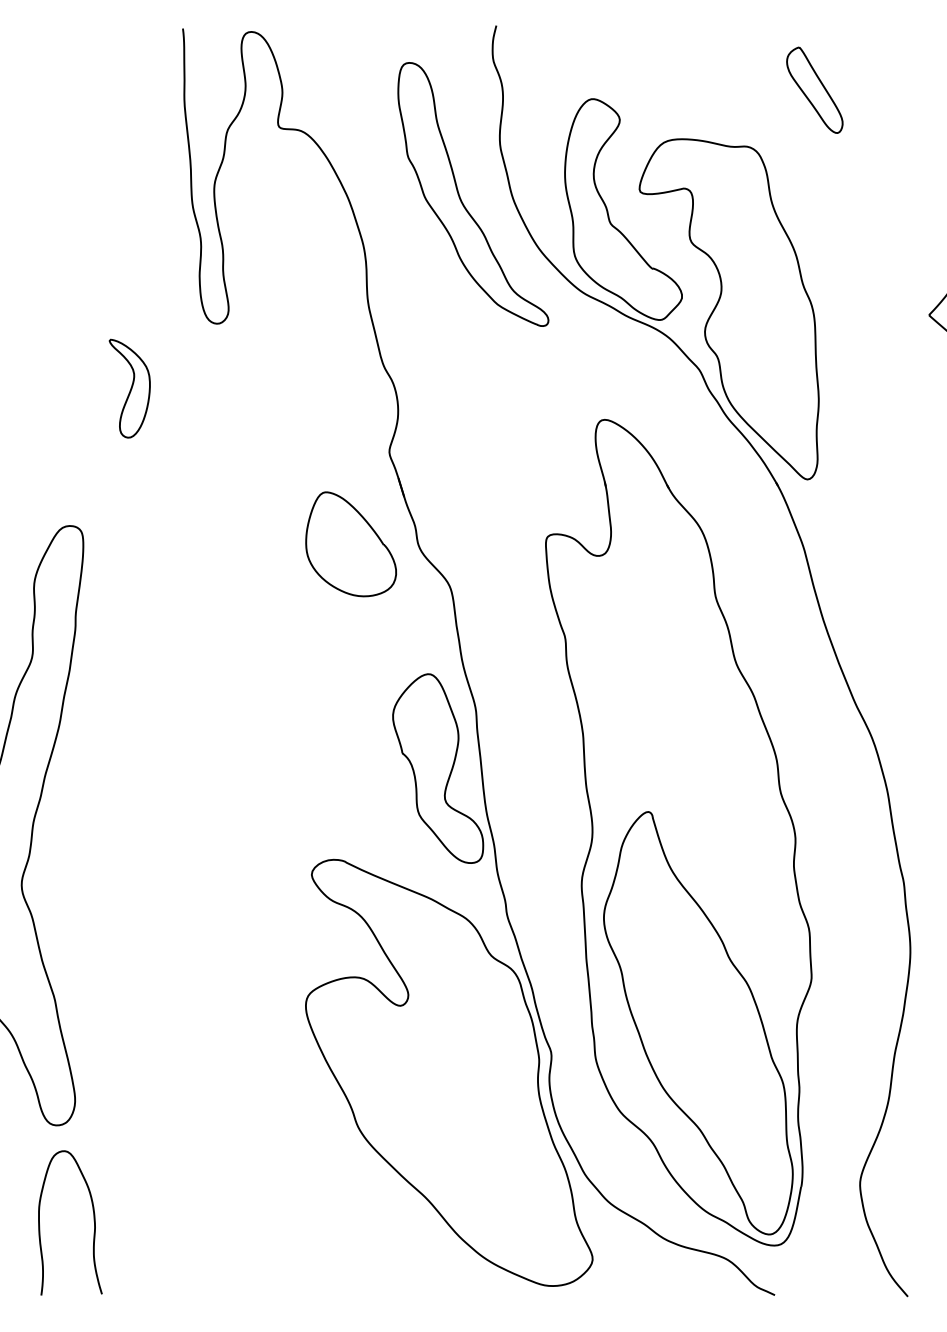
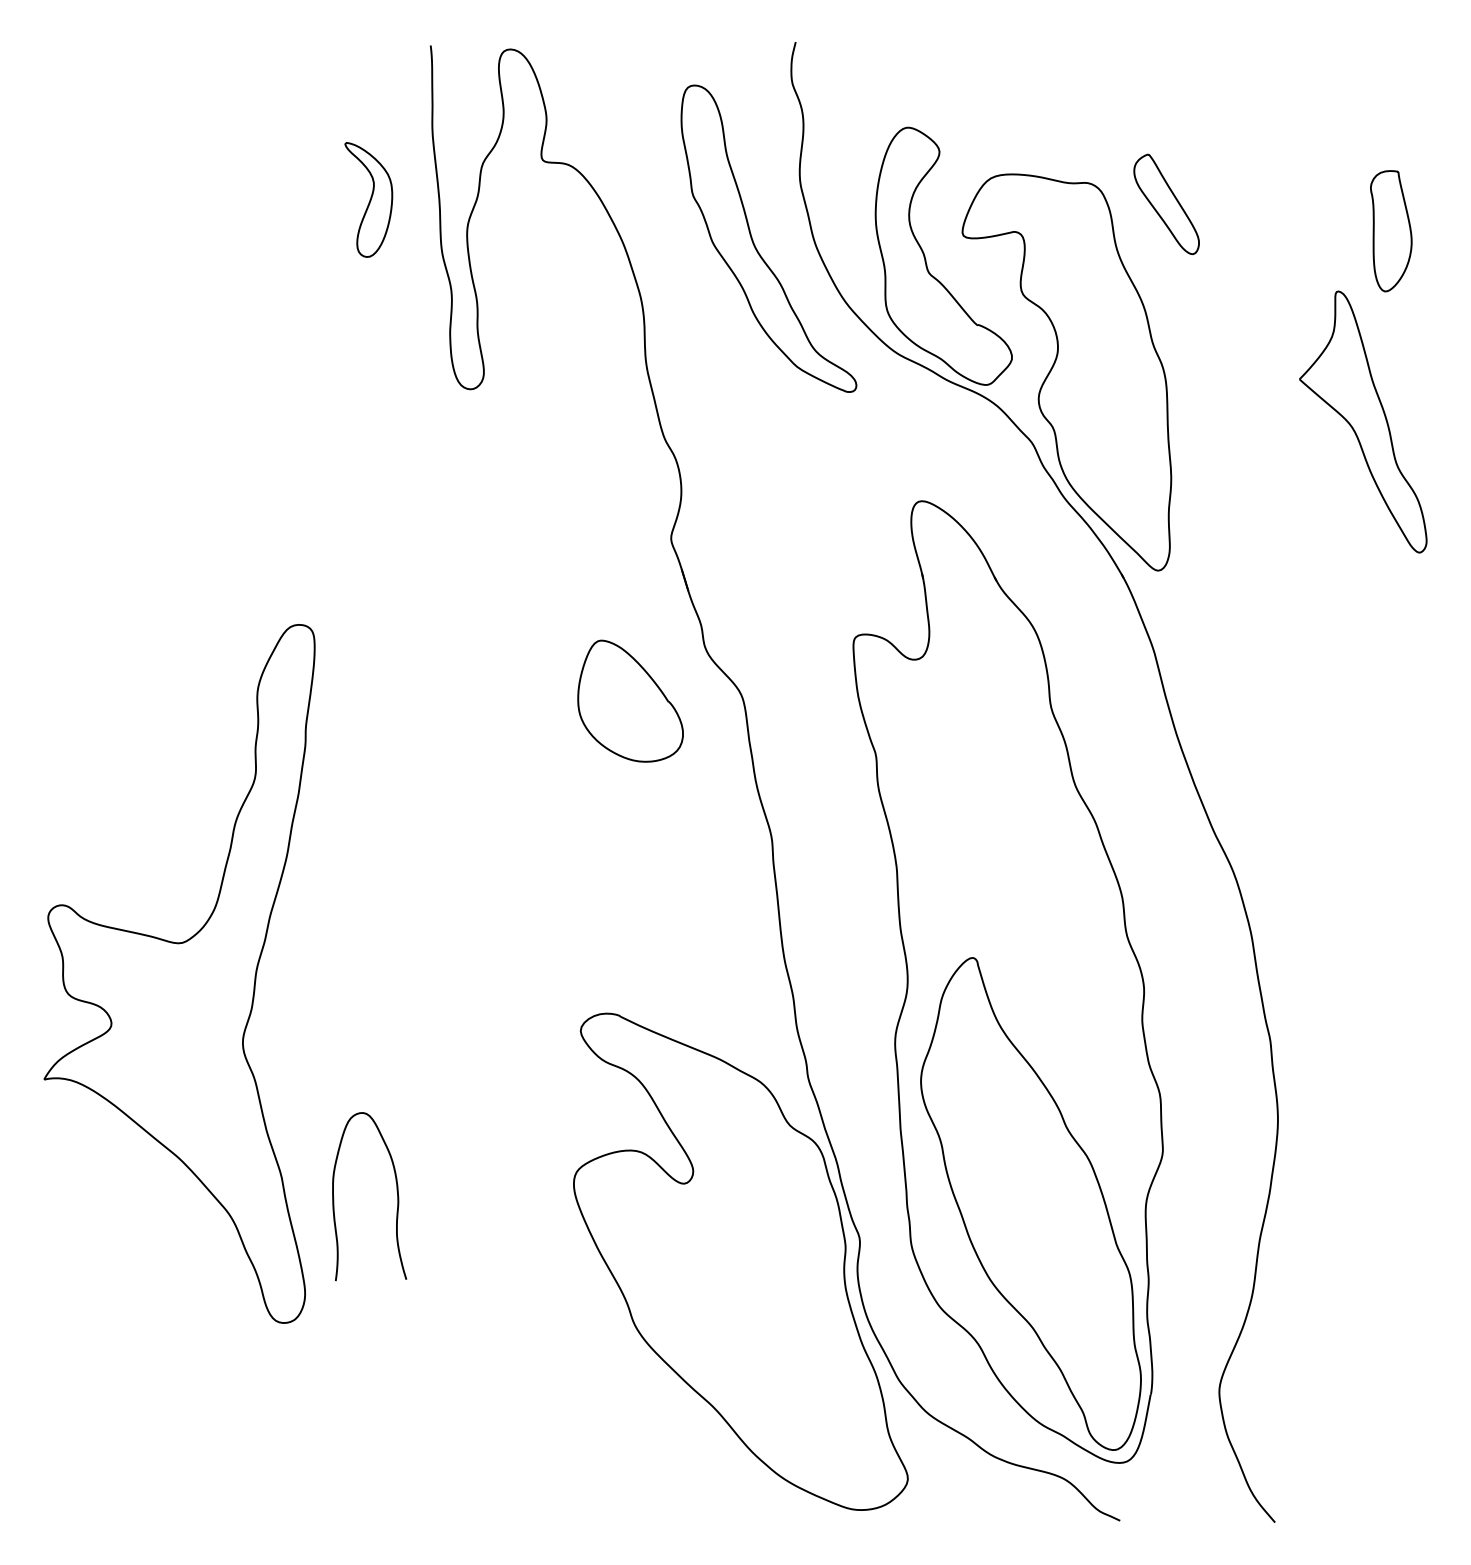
part: (814, 89) -> (1166, 203), moved
part: (129, 388) -> (368, 199), moved
part: (351, 543) -> (630, 700), moved
part: (437, 768) -> (727, 907), removed
curve: (93, 1218) -> (396, 1191), moved

